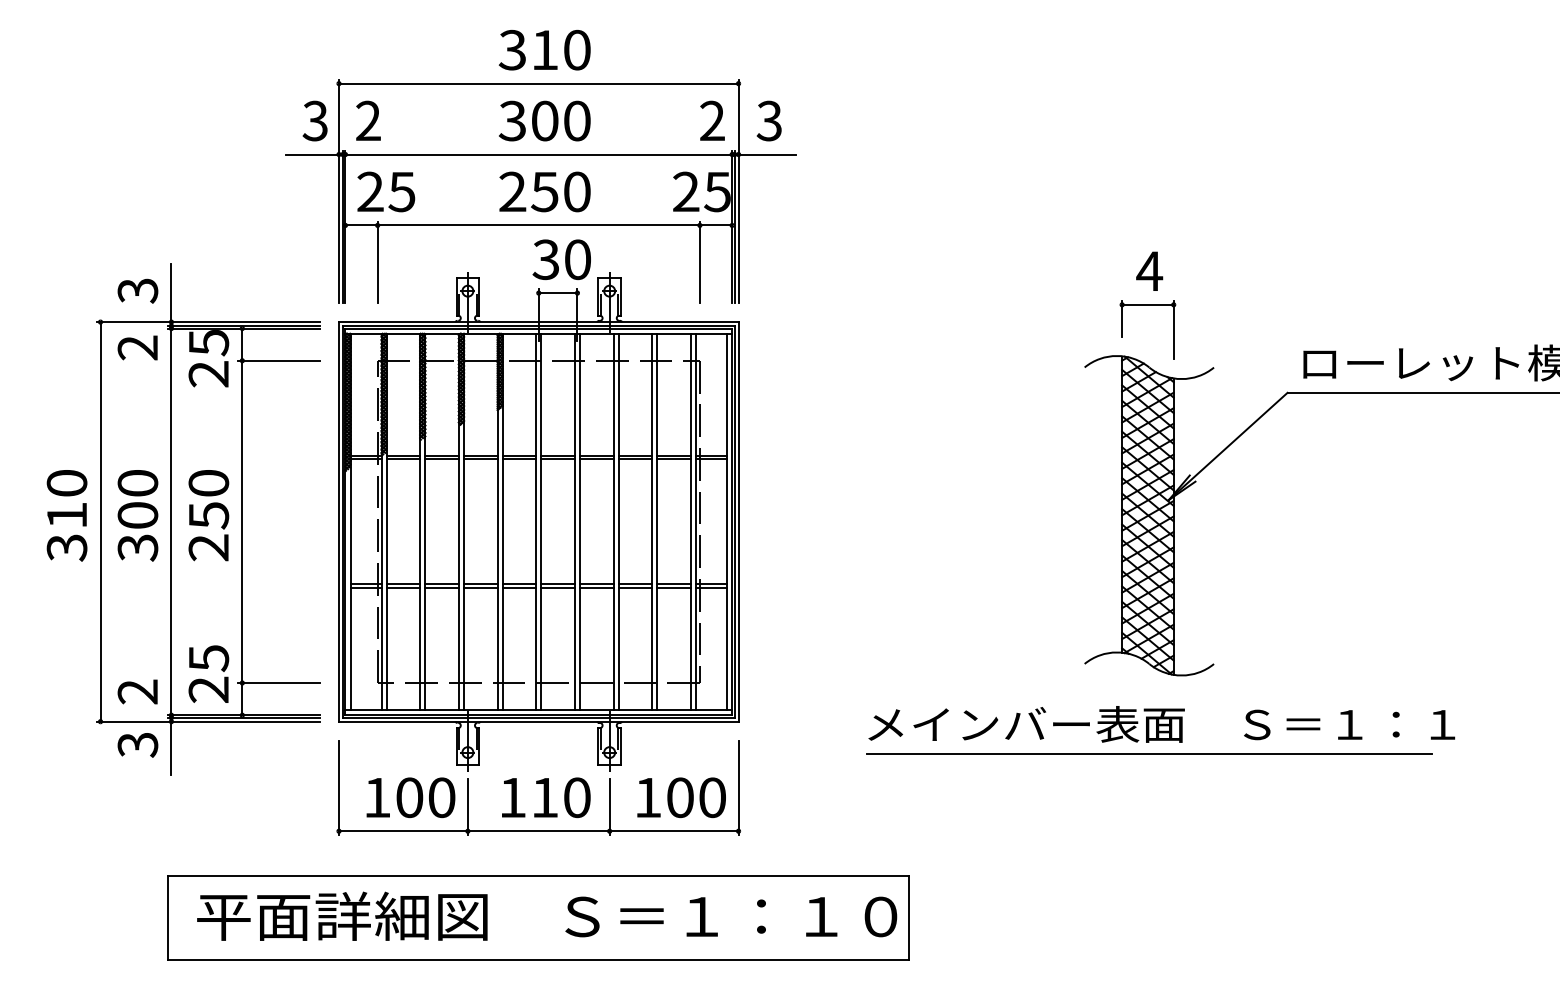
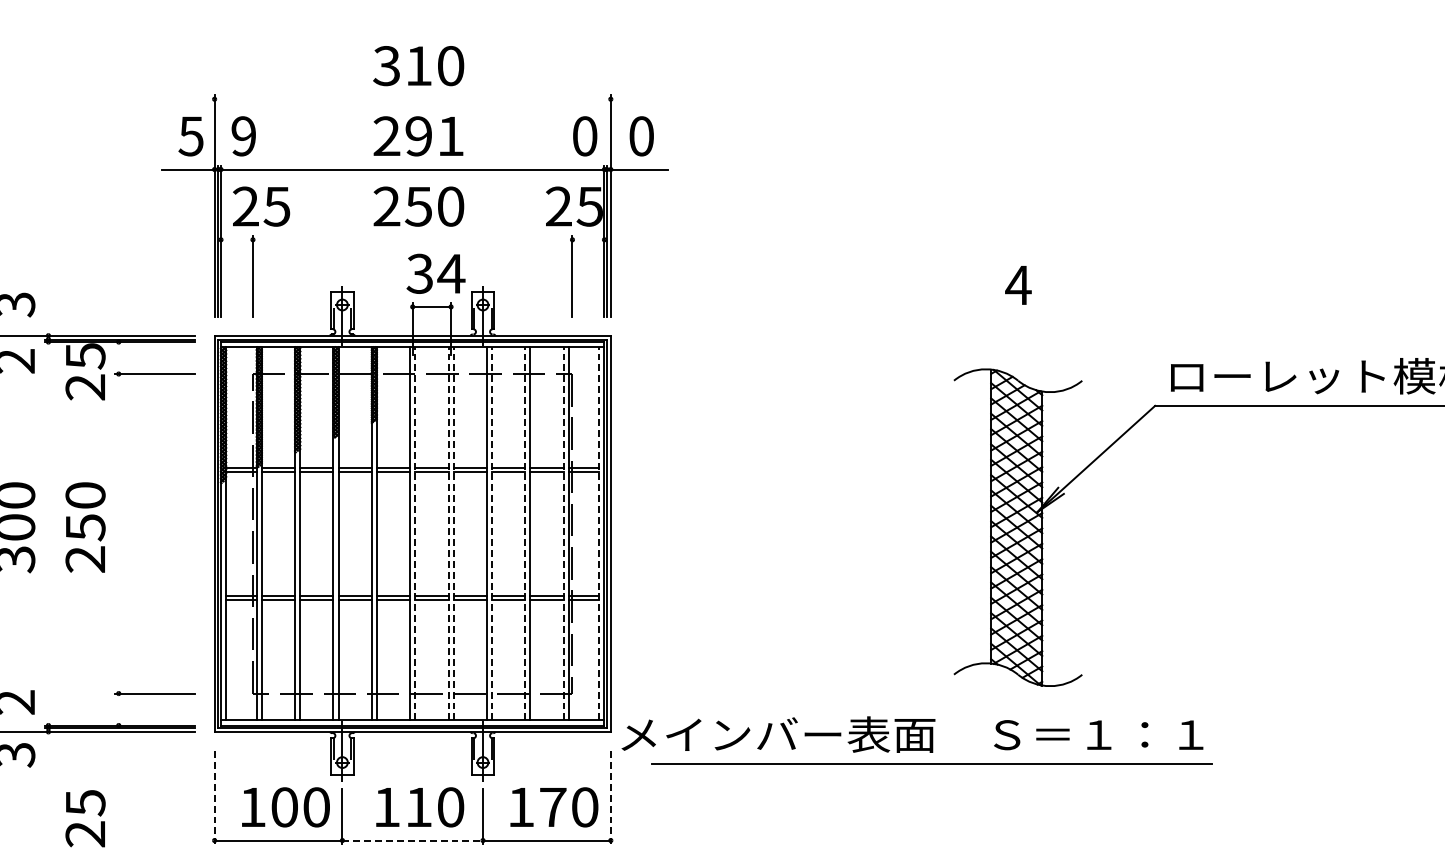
line: (538, 83) -> (412, 99), removed
text: (314, 120) -> (190, 135), 3 -> 5
text: (544, 120) -> (418, 135), 300 -> 291
text: (712, 120) -> (584, 135), 2 -> 0
text: (768, 120) -> (640, 135), 3 -> 0
text: (368, 121) -> (243, 136), 2 -> 9
line: (538, 225) -> (412, 239), removed
text: (577, 259) -> (451, 273), 30 -> 34
part: (1147, 305) -> (1016, 319), removed
line: (171, 519) -> (48, 531), removed
line: (242, 521) -> (118, 533), removed
line: (541, 521) -> (415, 533), solid -> dashed
line: (574, 521) -> (448, 533), solid -> dashed
line: (580, 521) -> (454, 533), solid -> dashed
line: (618, 521) -> (491, 533), solid -> dashed
line: (652, 521) -> (525, 533), solid -> dashed
line: (690, 521) -> (563, 533), solid -> dashed
line: (726, 521) -> (598, 533), solid -> dashed
text: (208, 673) -> (85, 818), moved
text: (1161, 724) -> (912, 734), moved
line: (1149, 753) -> (932, 763), moved
line: (339, 788) -> (215, 798), solid -> dashed
line: (738, 788) -> (610, 798), solid -> dashed
text: (680, 797) -> (553, 807), 100 -> 170
line: (538, 831) -> (412, 840), solid -> dashed

